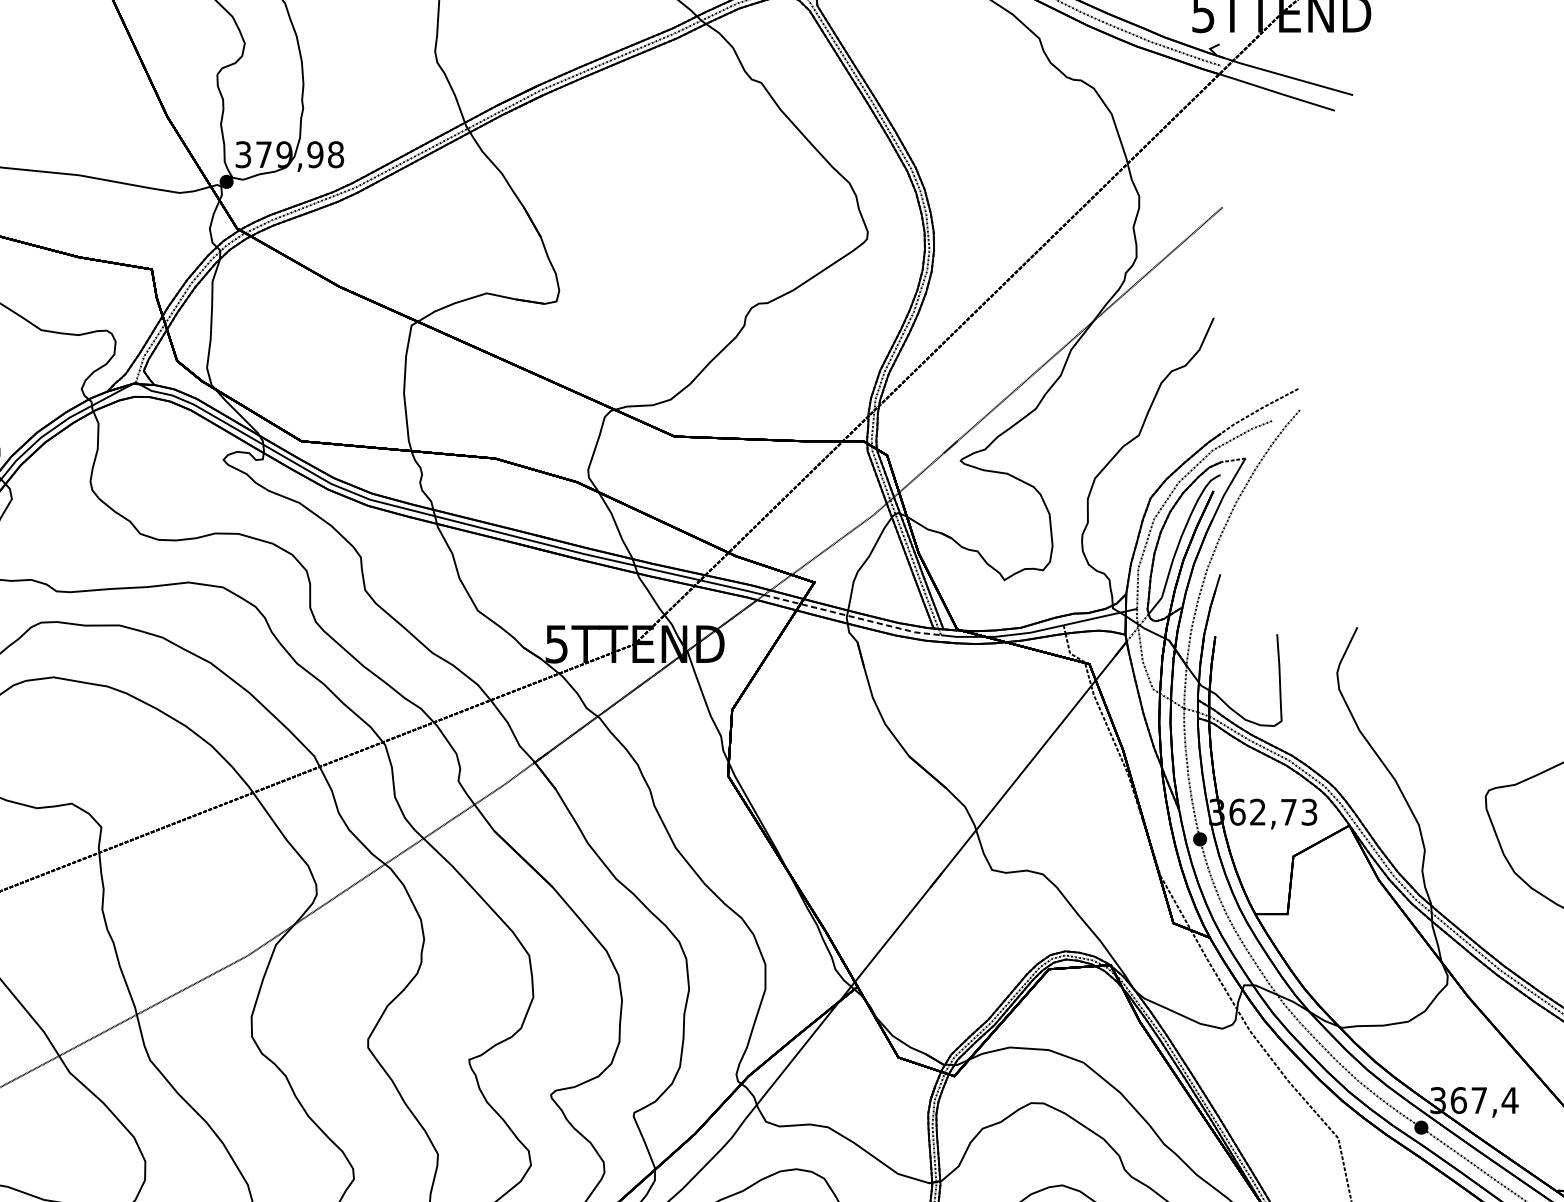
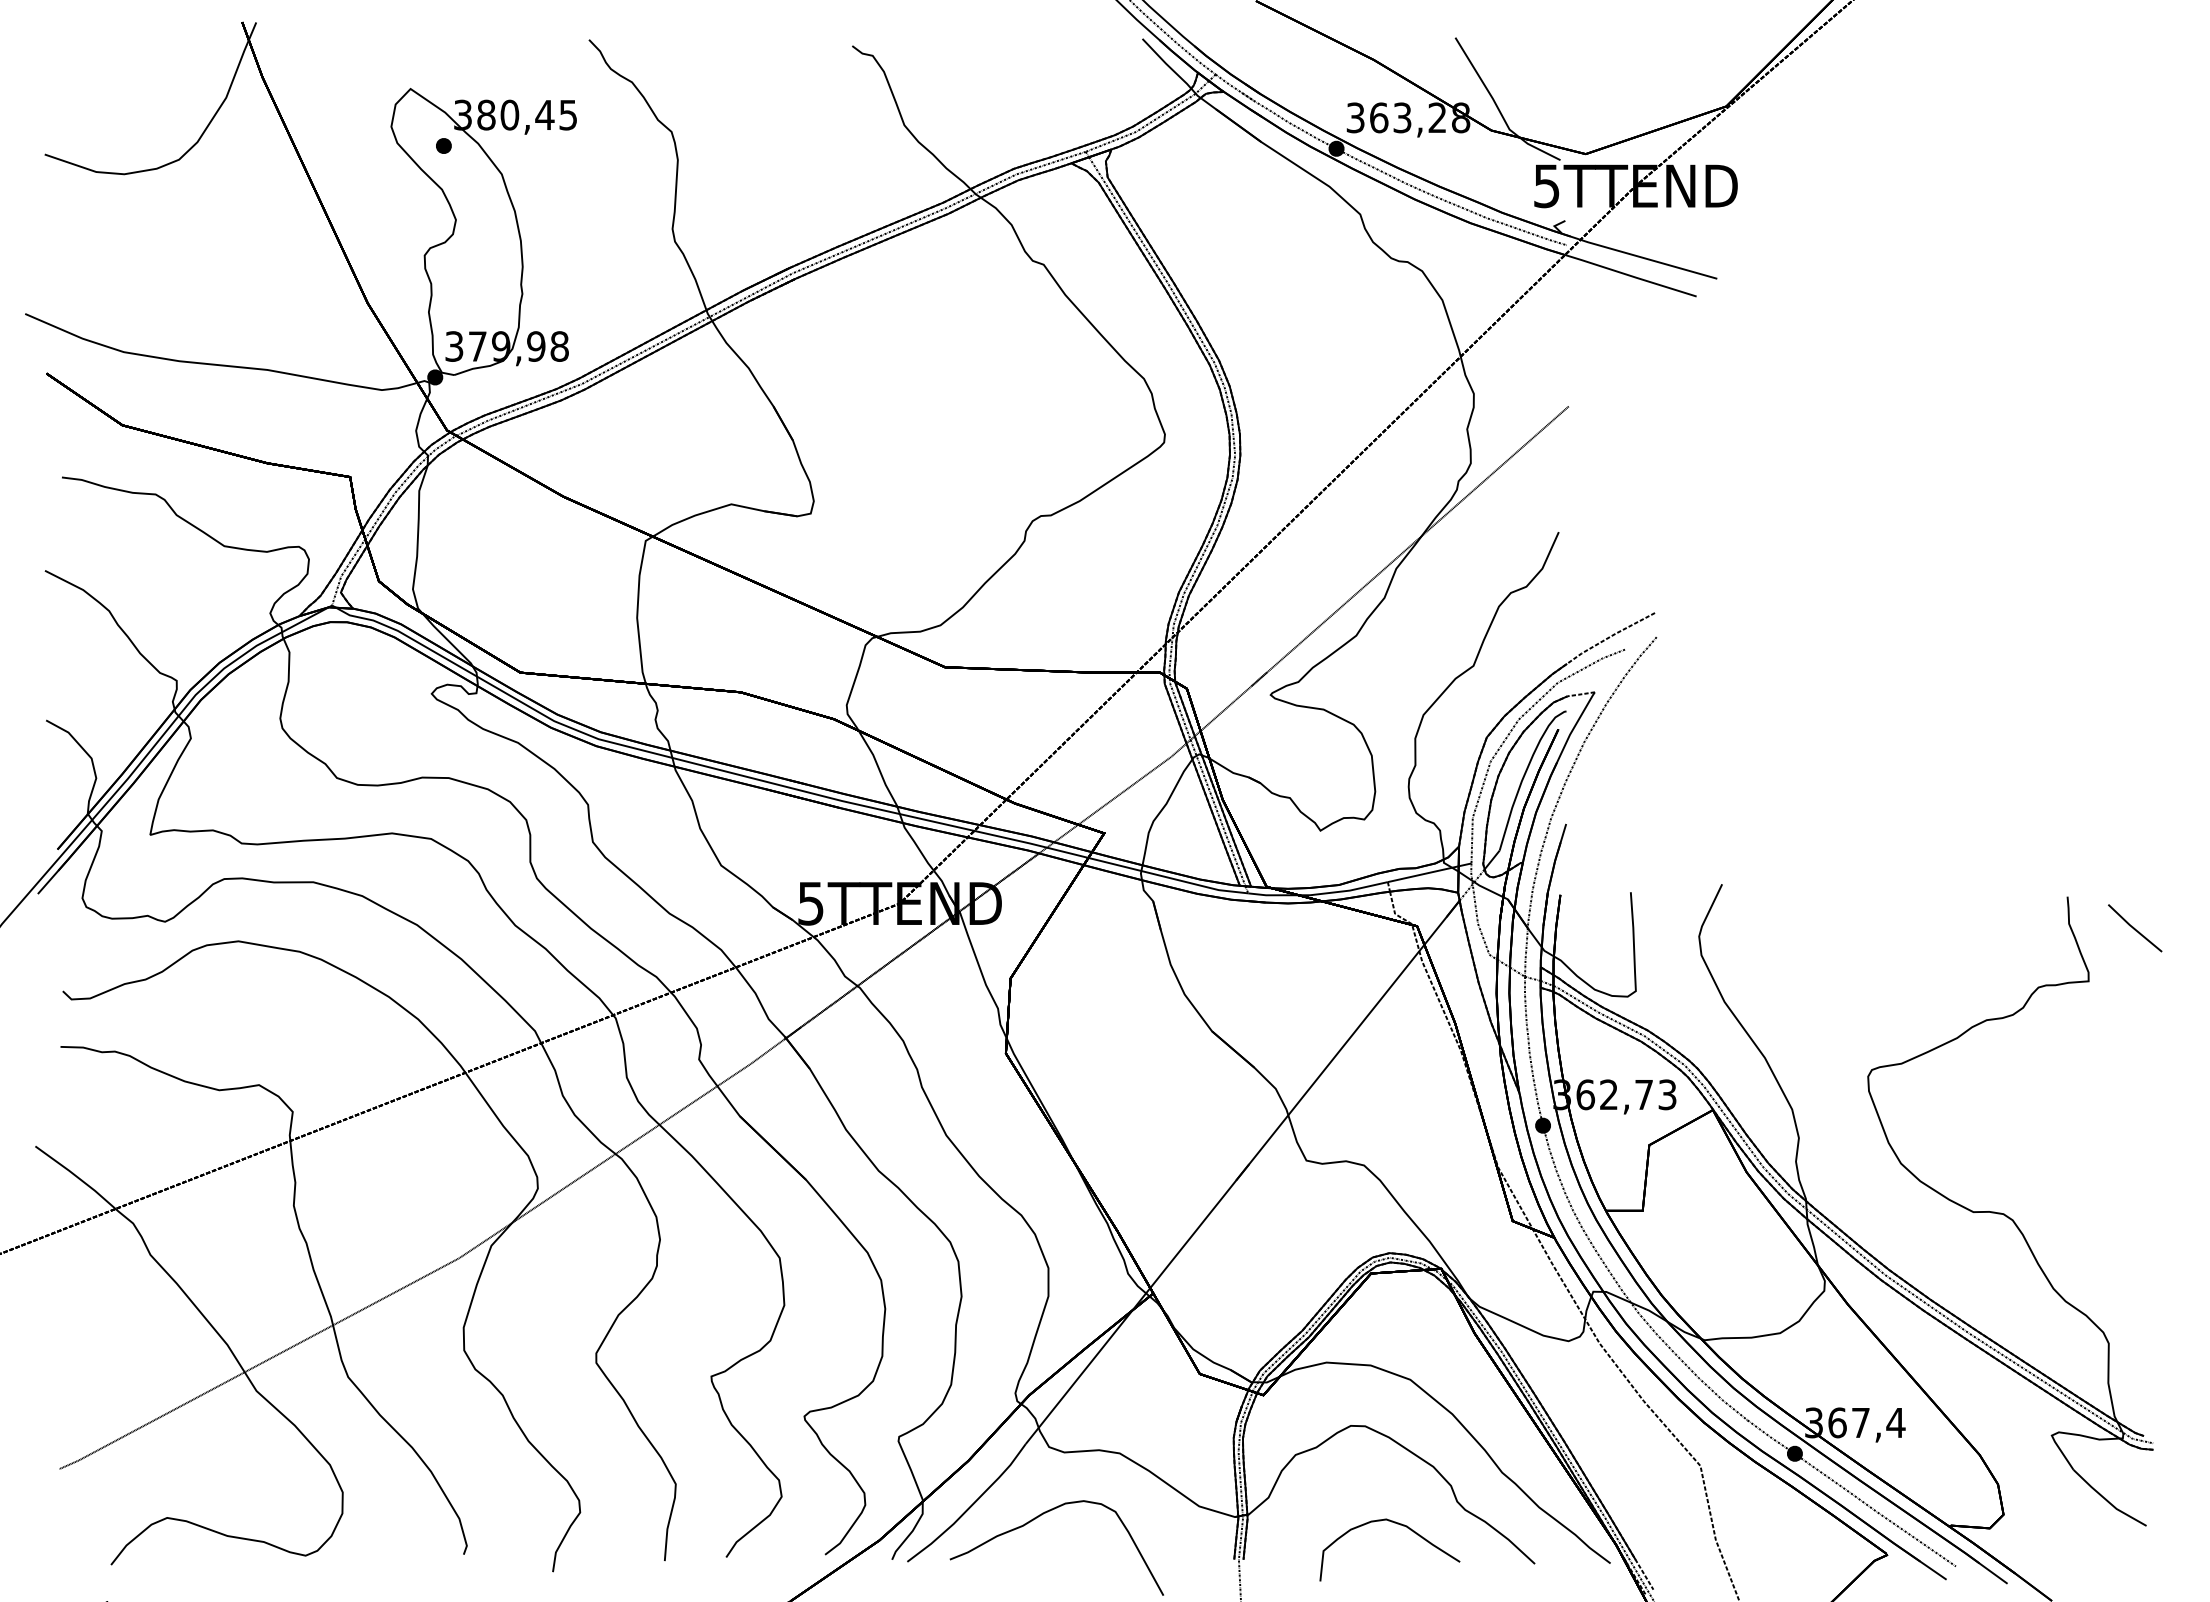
line: (852, 616) -> (1147, 872), dashed -> solid

